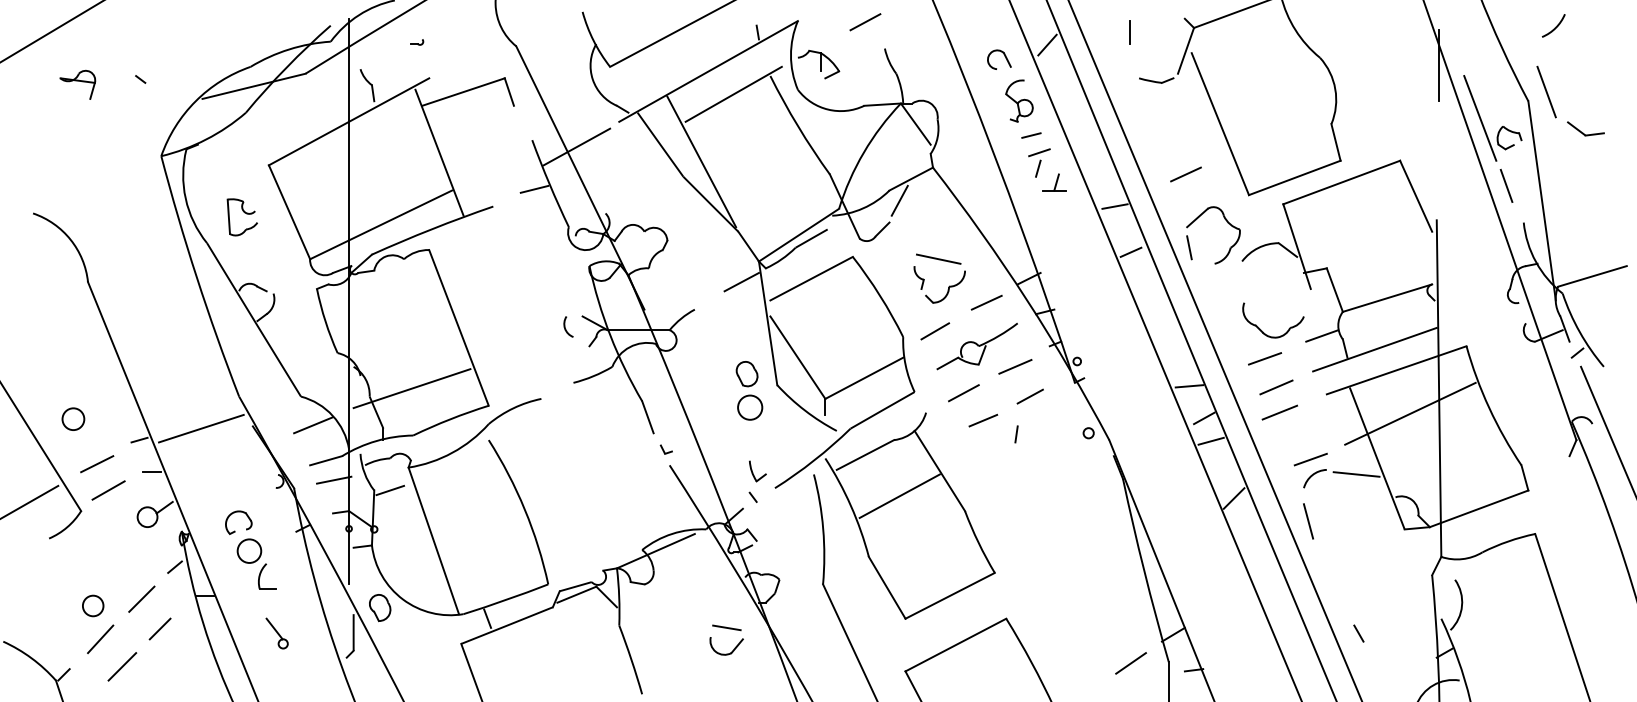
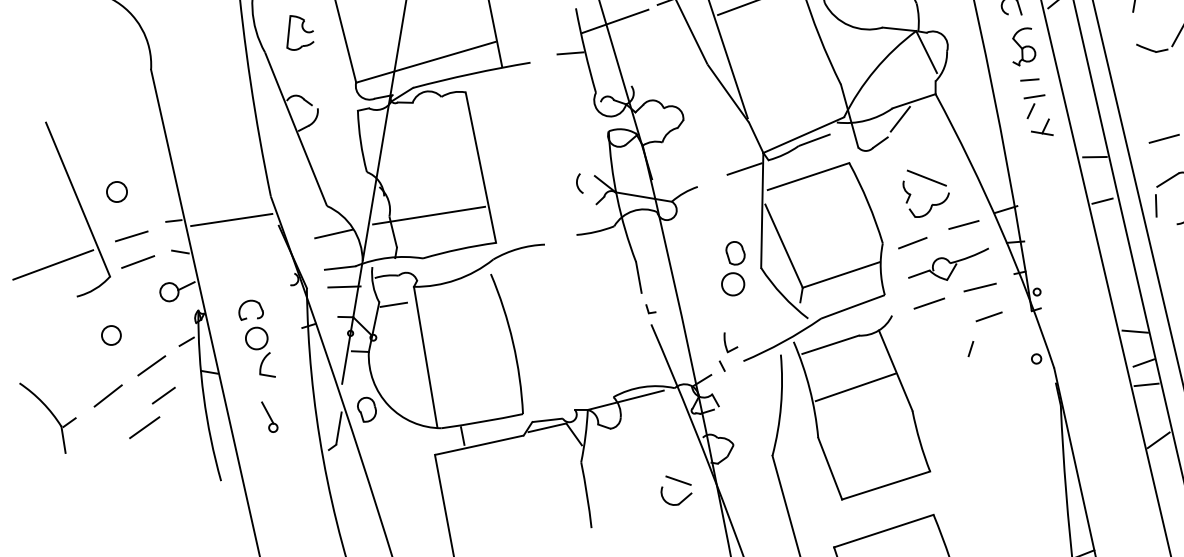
line: (983, 420) -> (943, 331), removed
circle: (93, 605) -> (111, 335), moved
line: (122, 666) -> (144, 427), moved

